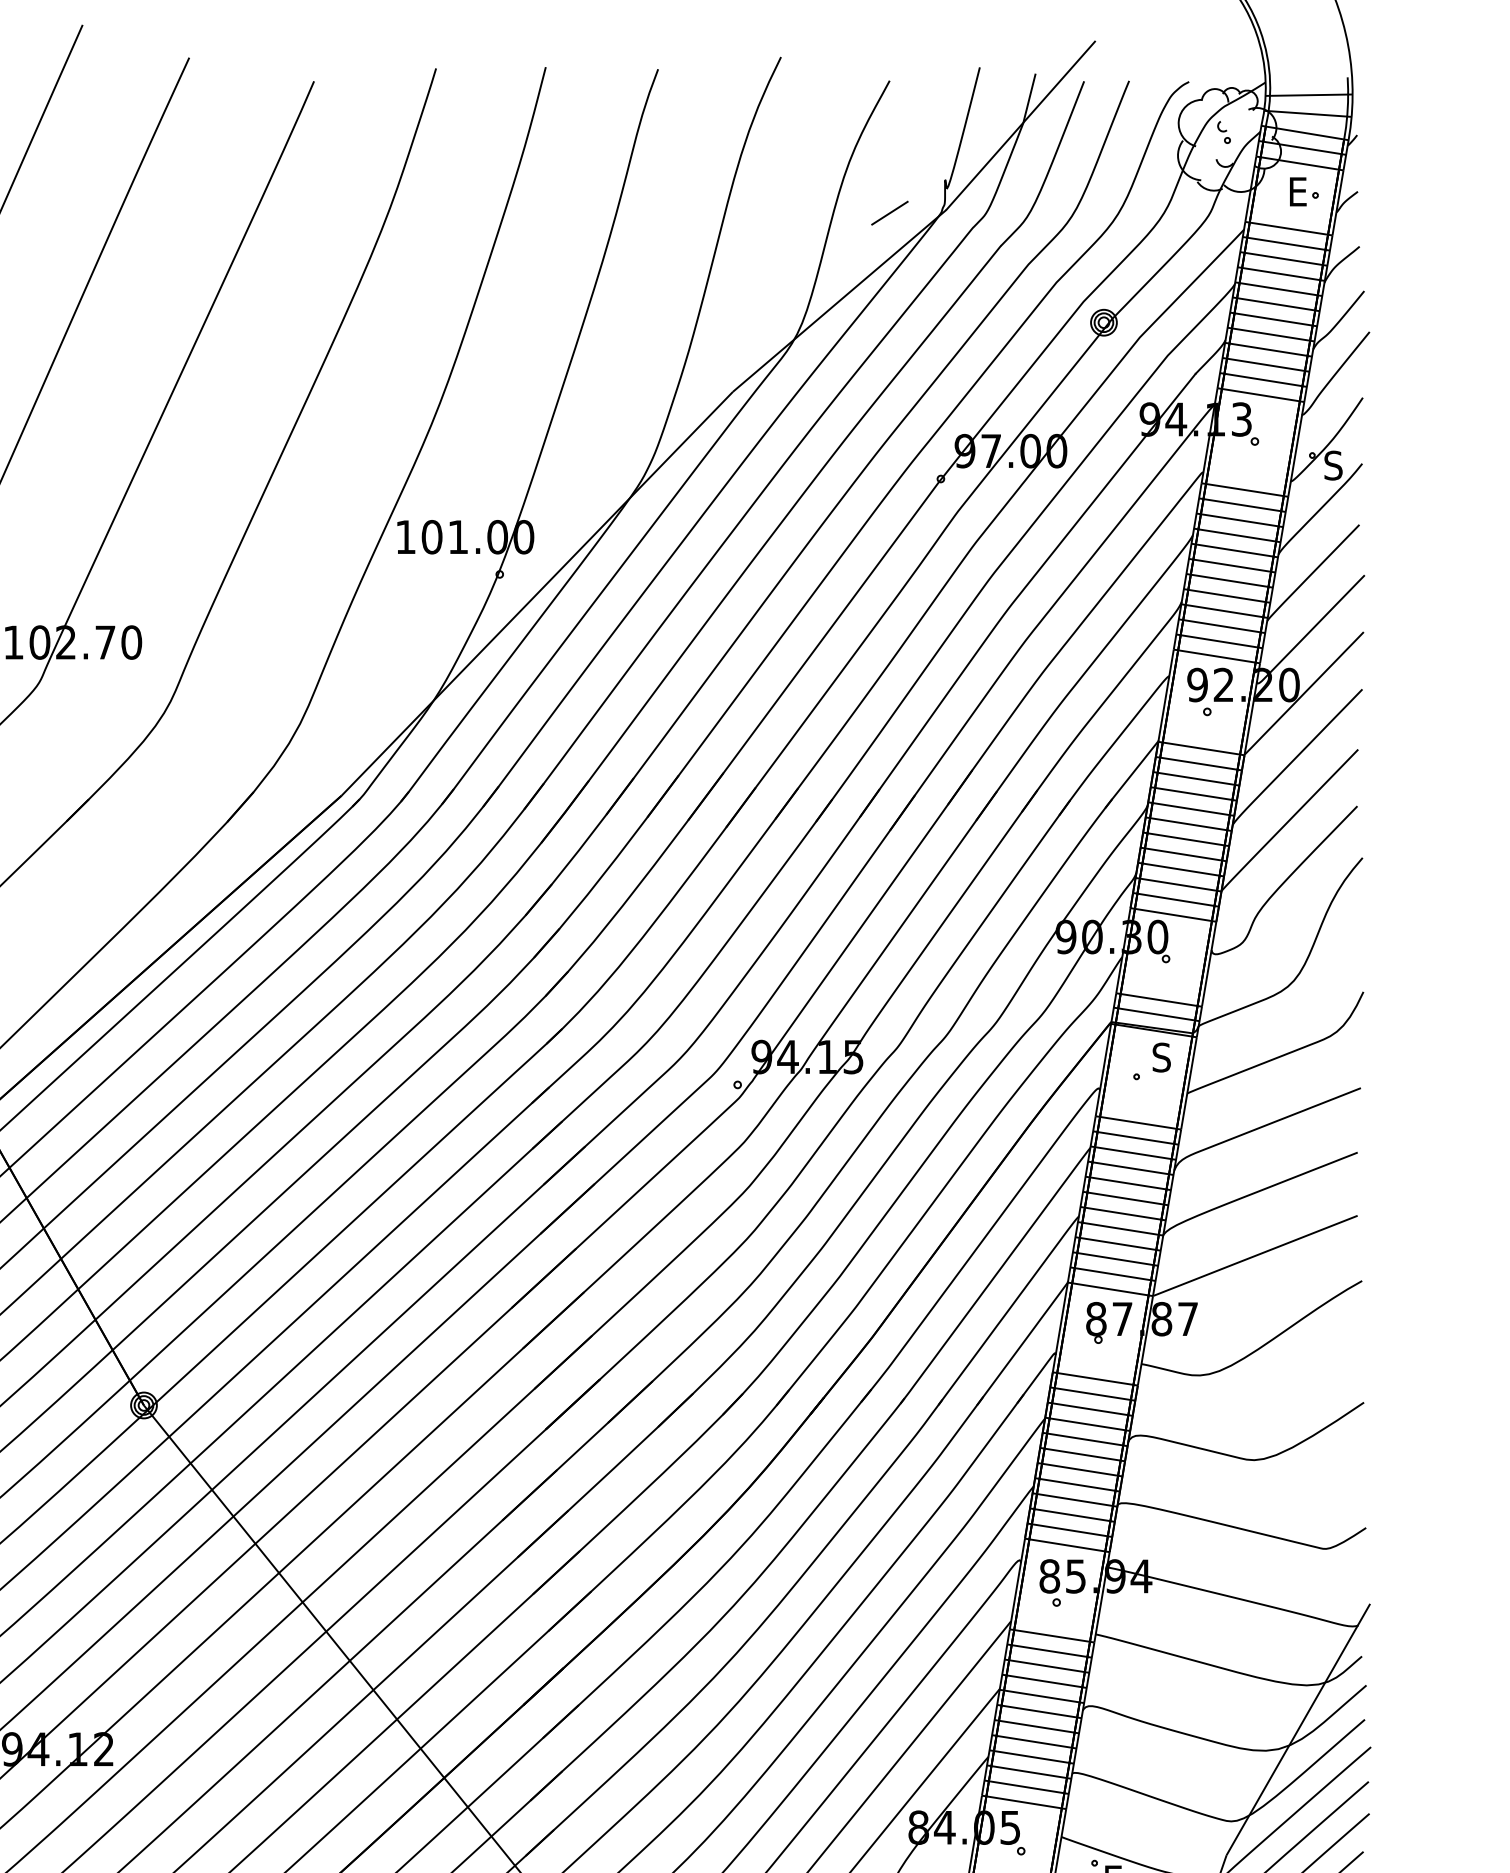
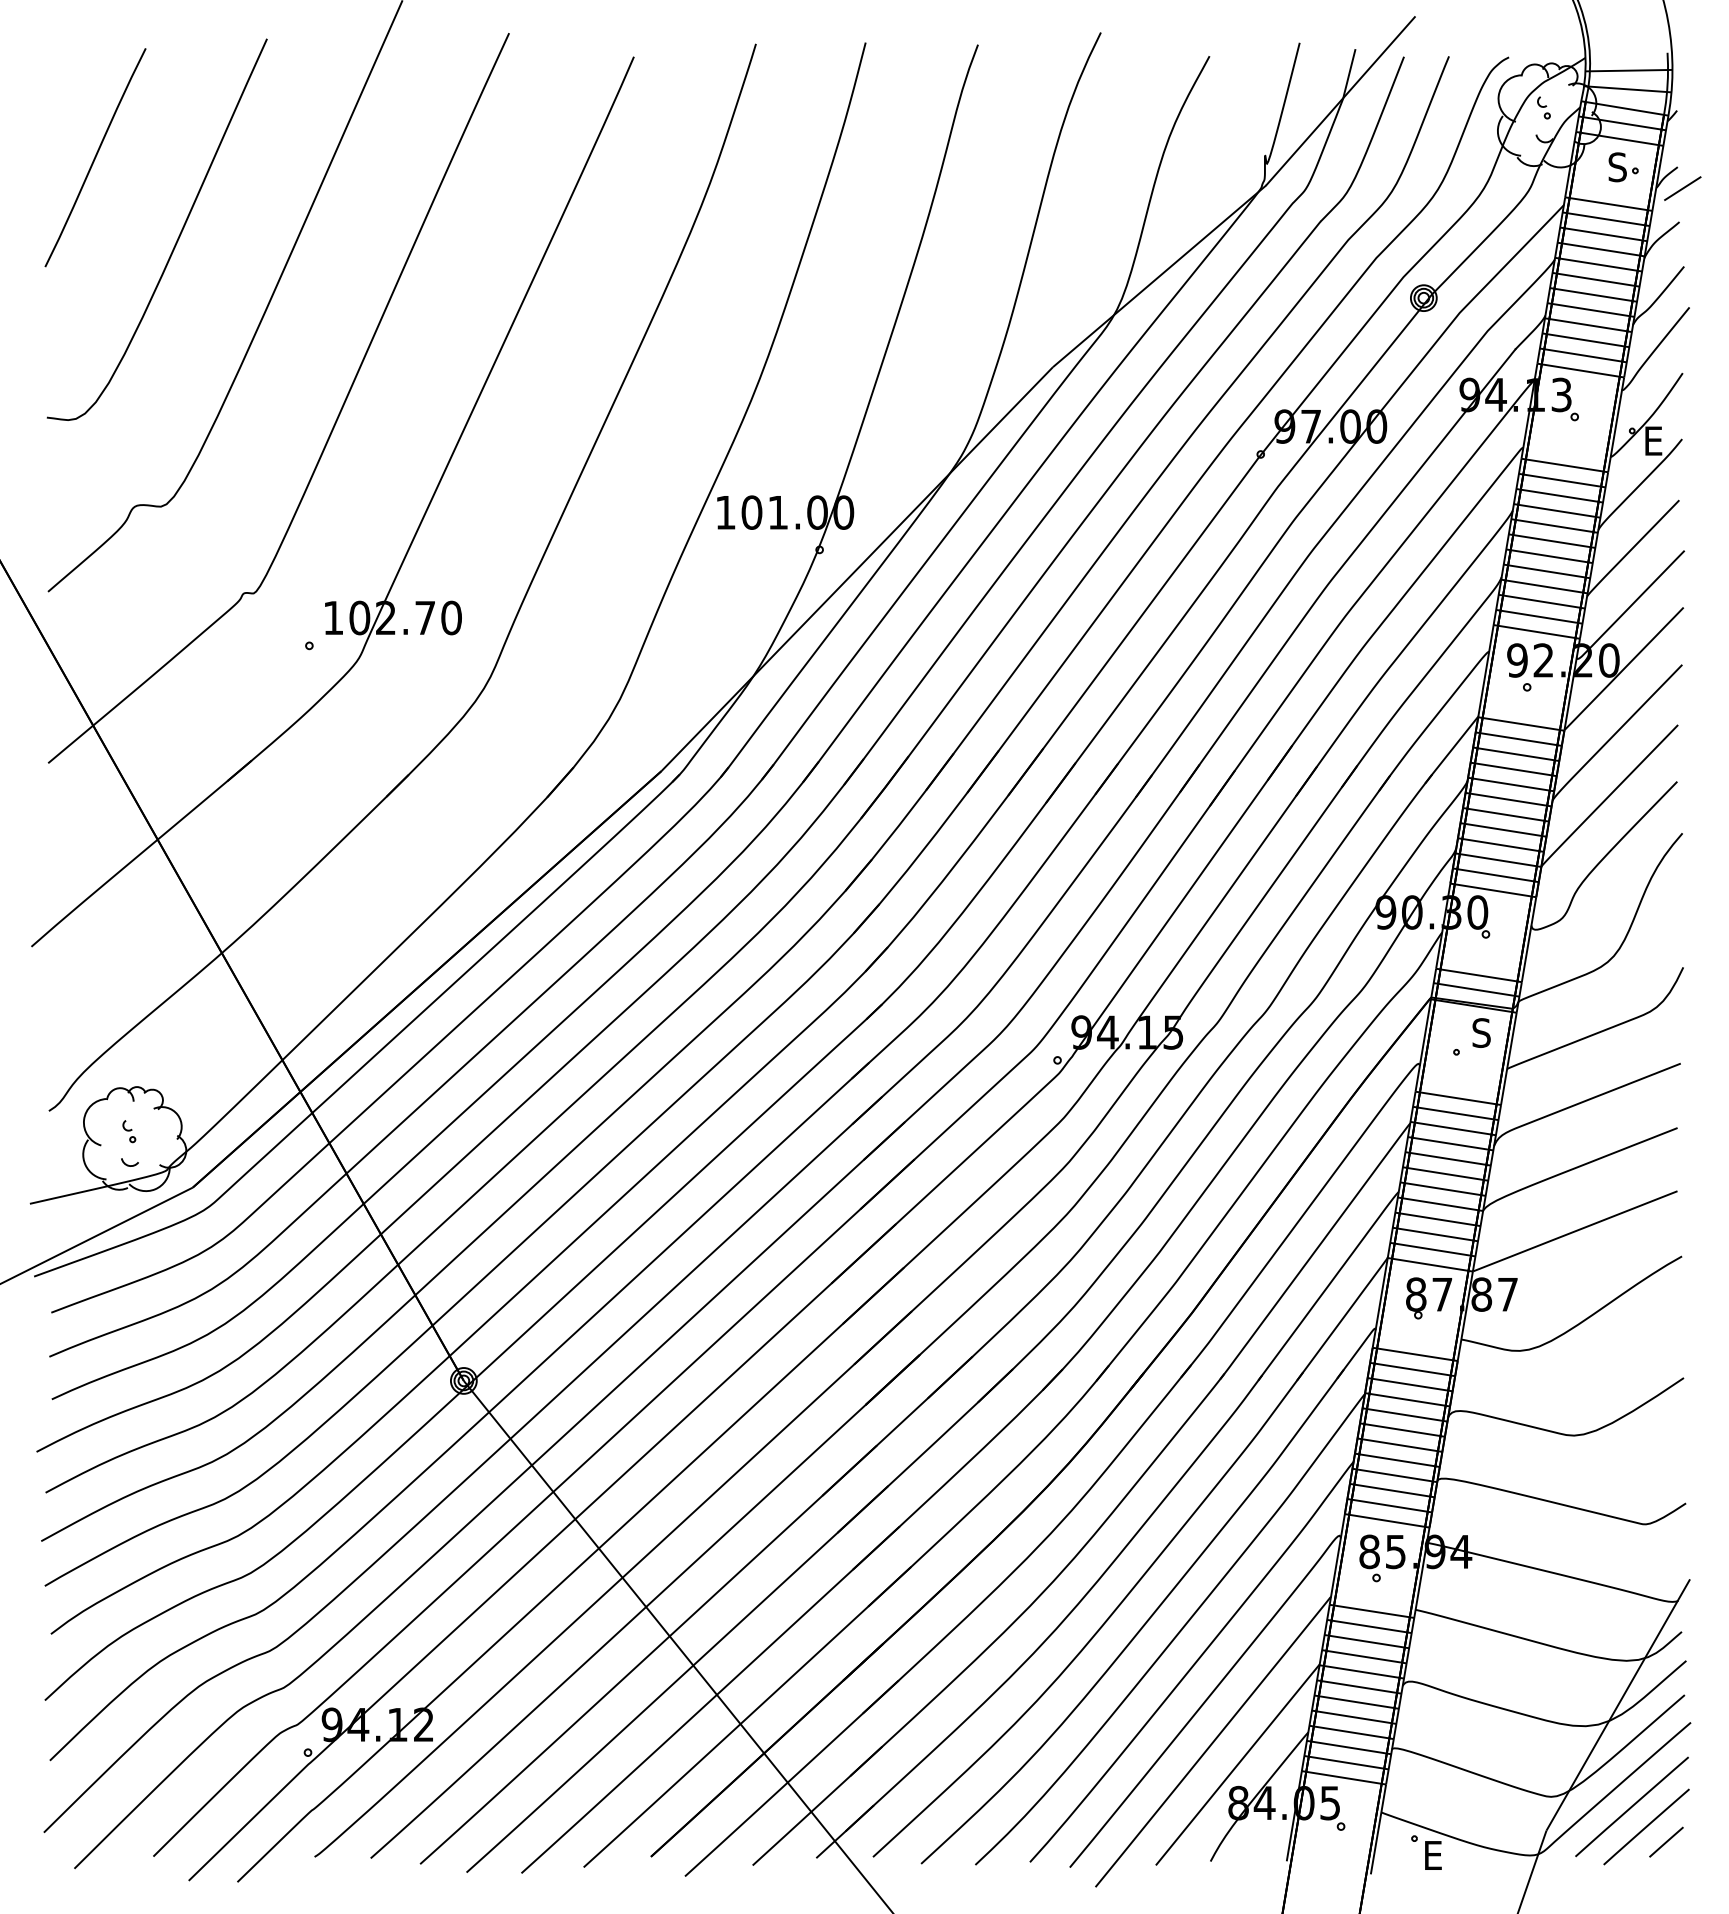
text: (1297, 192) -> (1617, 167), E -> S
line: (889, 213) -> (1682, 188), moved
text: (1333, 466) -> (1653, 441), S -> E

